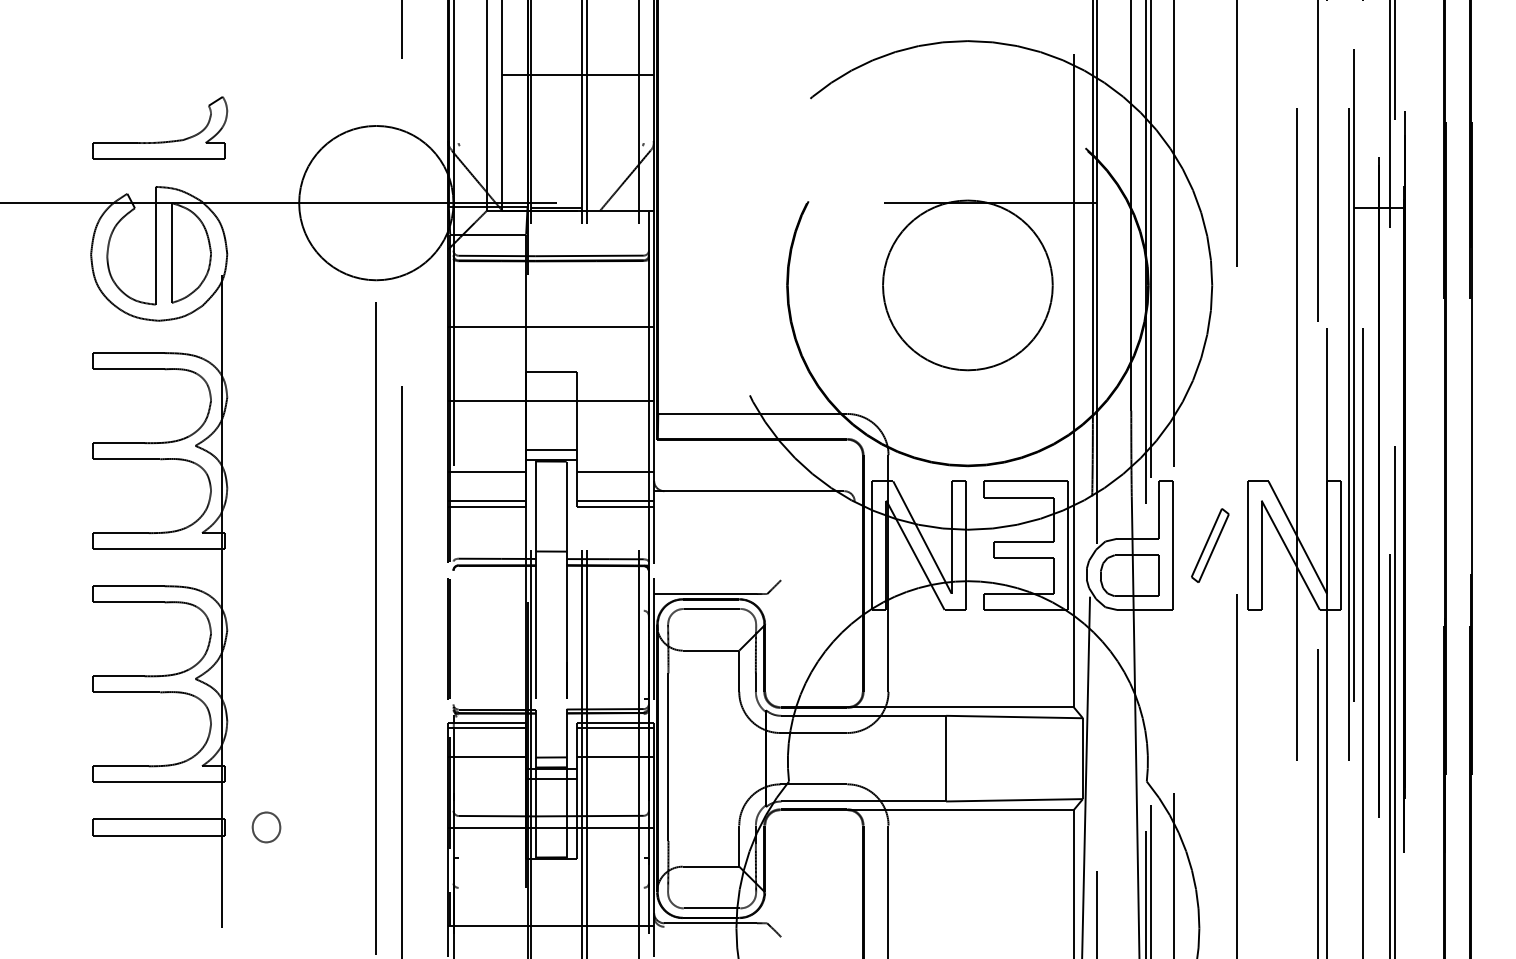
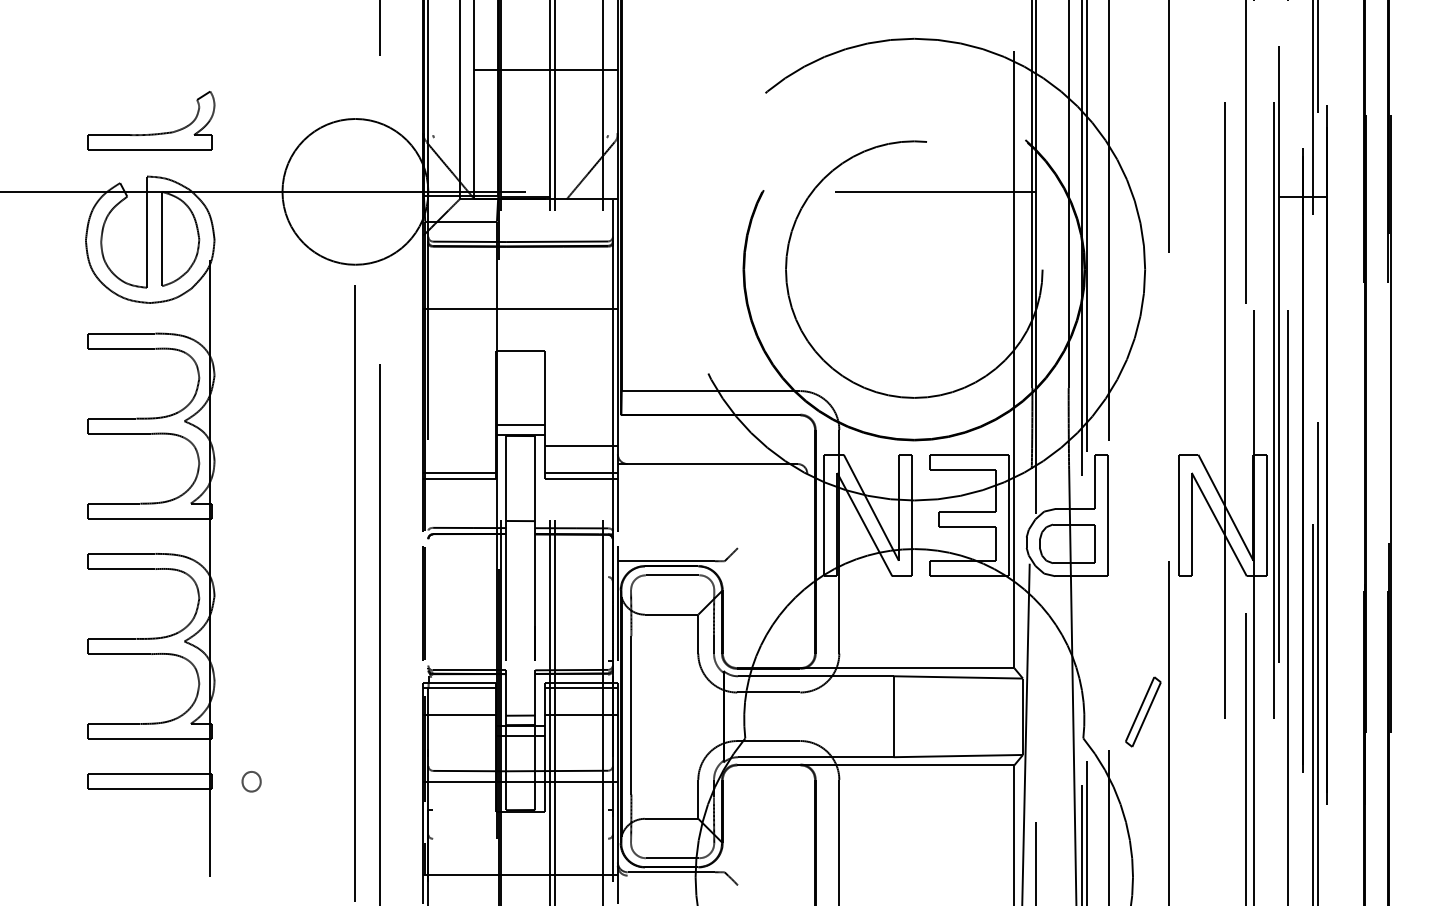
circle: (967, 285) -> (913, 269), size x1.6
line: (551, 401) -> (520, 379), removed
line: (486, 472) -> (459, 446), removed
part: (1210, 545) -> (1143, 711), moved
part: (266, 827) -> (251, 781), size x0.7

